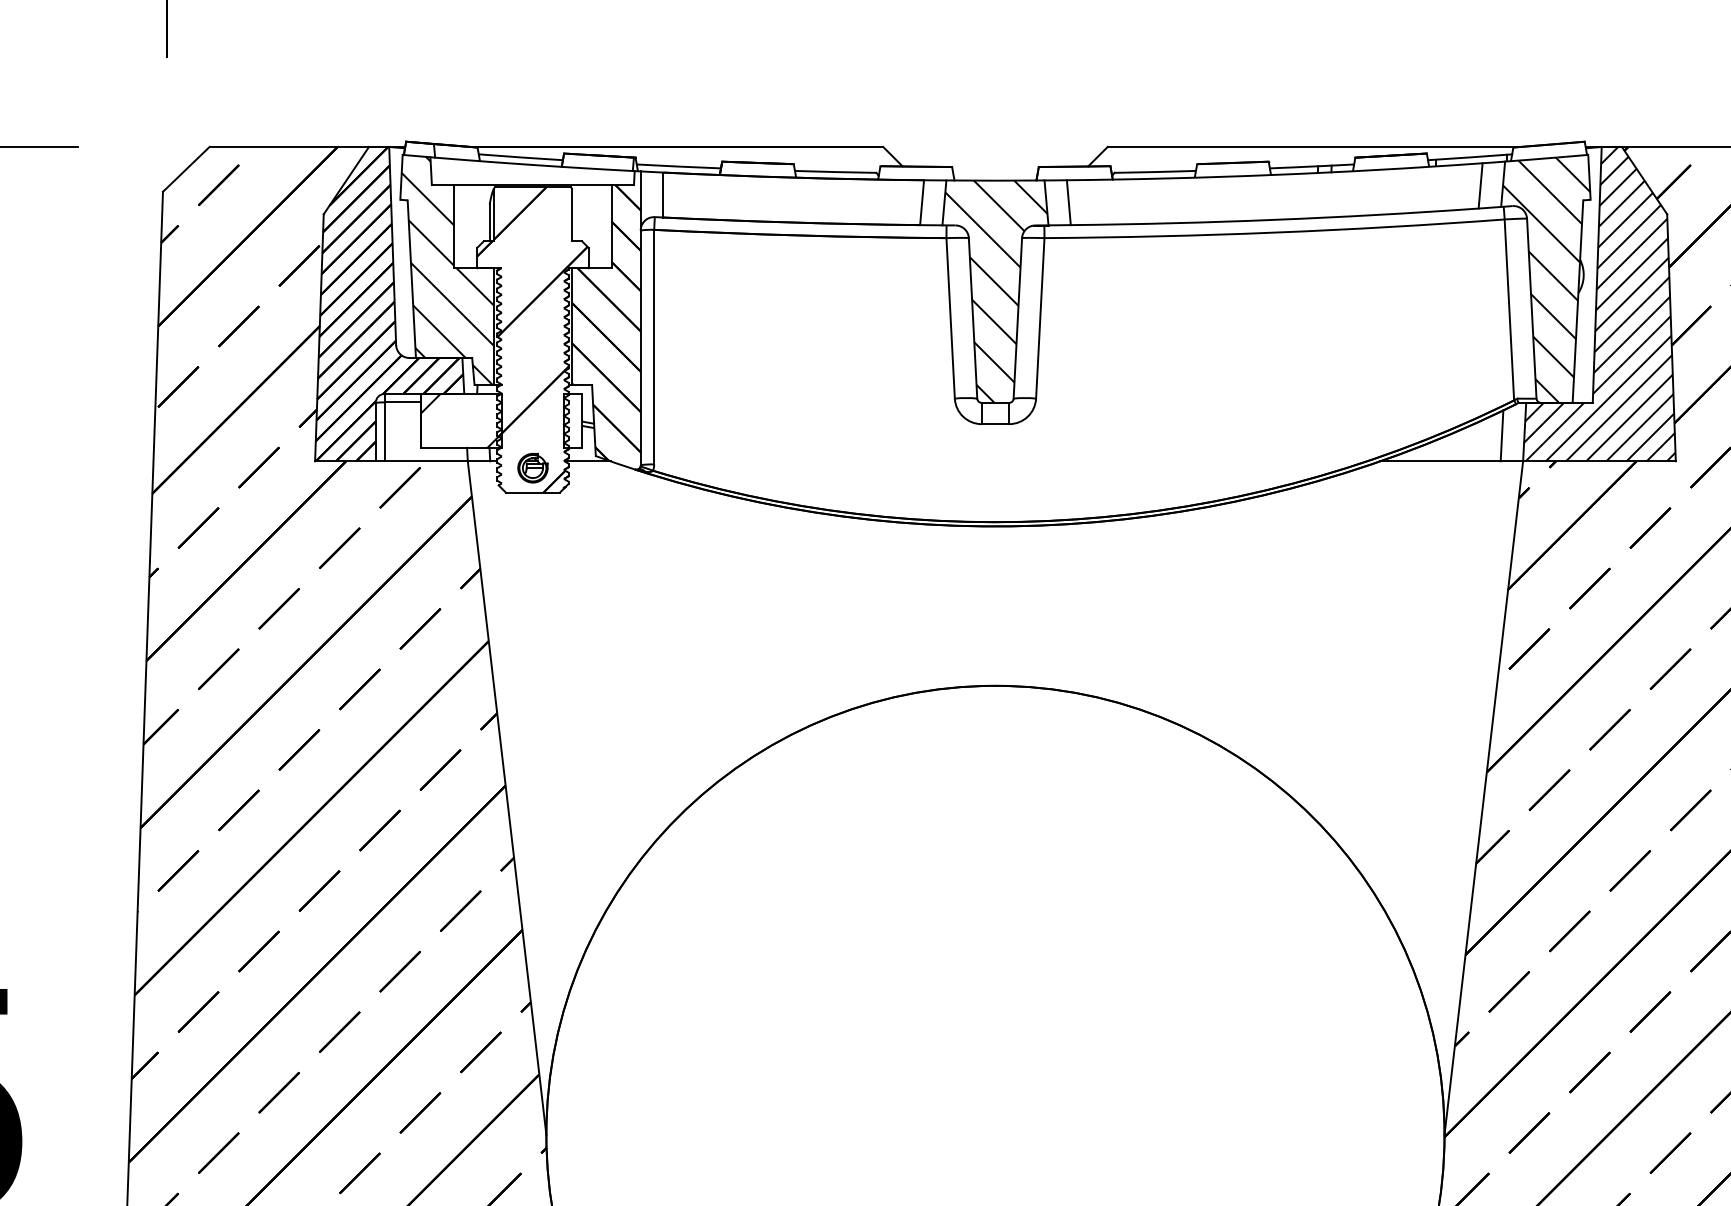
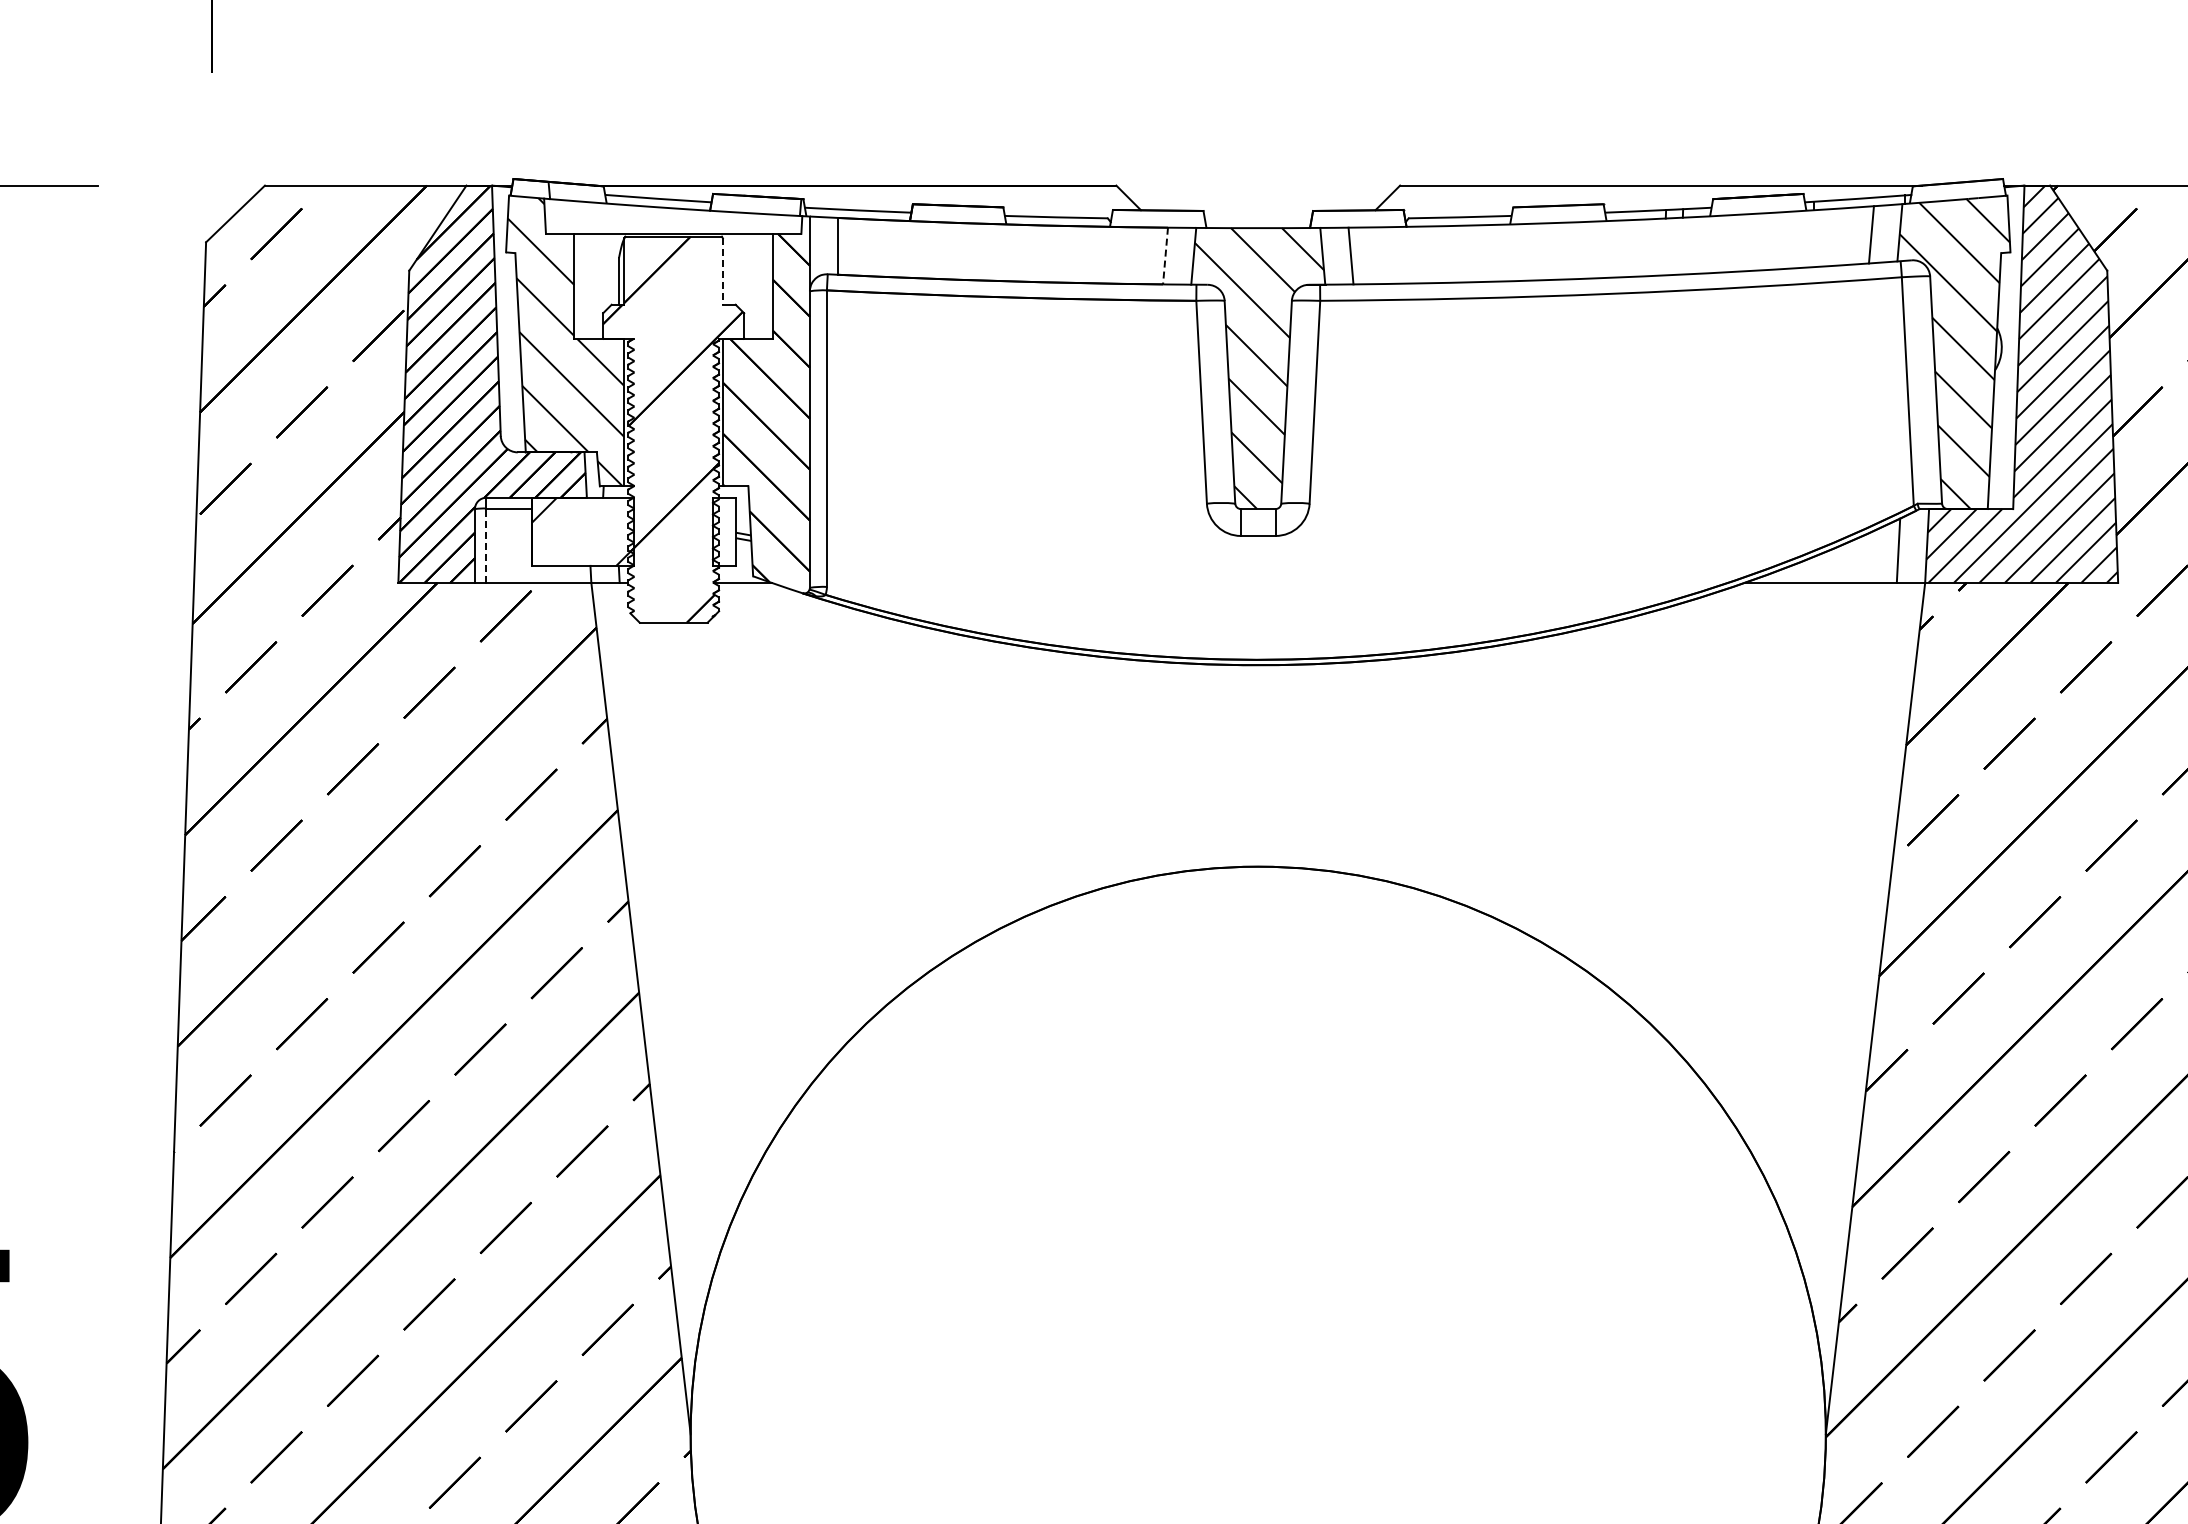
line: (922, 203) -> (1165, 256), solid -> dashed
line: (571, 215) -> (722, 272), solid -> dashed
line: (384, 431) -> (486, 545), solid -> dashed
part: (532, 468) -> (673, 591), removed

